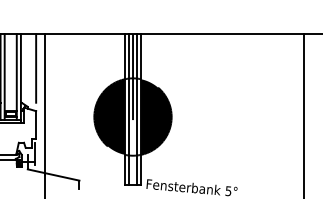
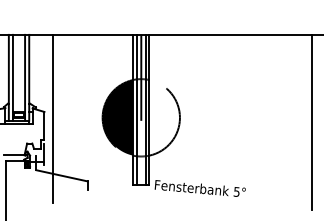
line: (36, 67) -> (44, 68), removed
fill: (156, 116) -> (164, 117), removed

